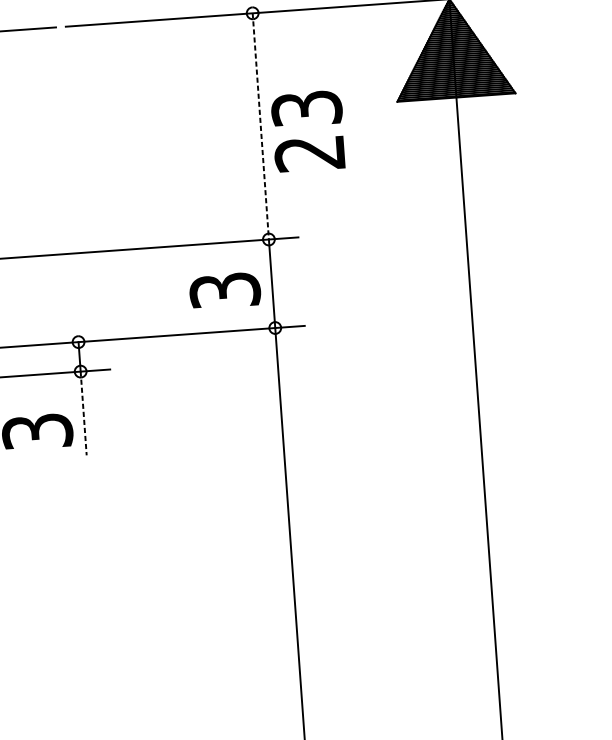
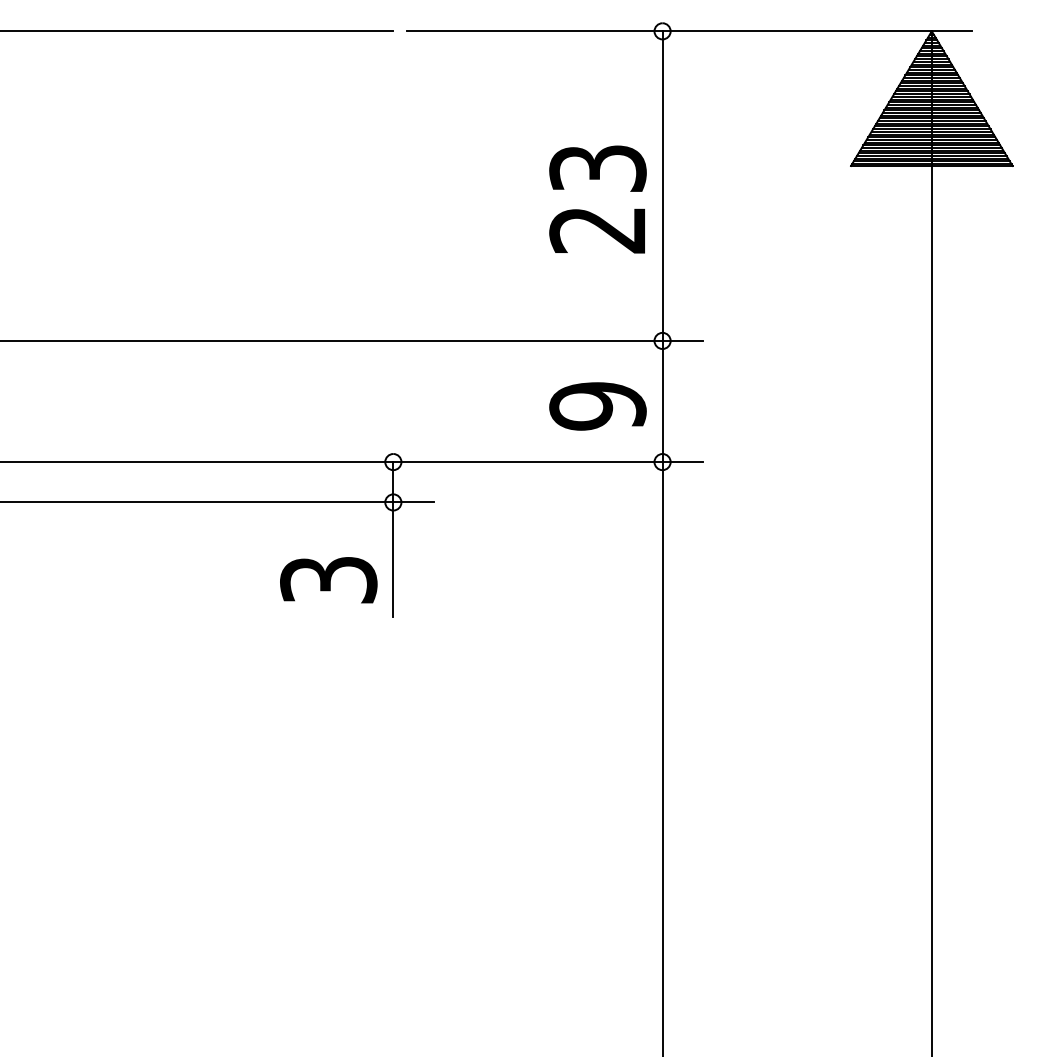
line: (260, 126) -> (662, 186), dashed -> solid
text: (308, 131) -> (597, 199), moved
text: (224, 290) -> (597, 406), 3 -> 9
line: (83, 414) -> (393, 560), dashed -> solid

